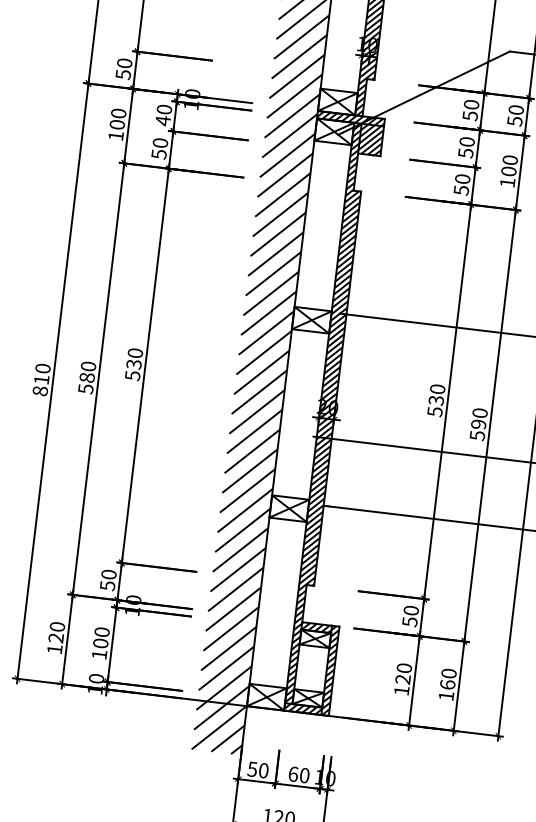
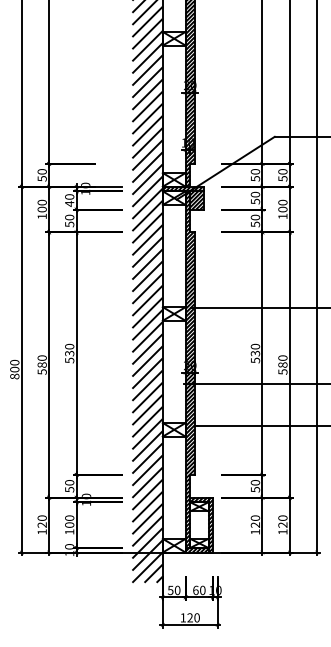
text: (41, 379) -> (14, 369), 810 -> 800
text: (478, 423) -> (282, 364), 590 -> 580
text: (447, 683) -> (282, 524), 160 -> 120

